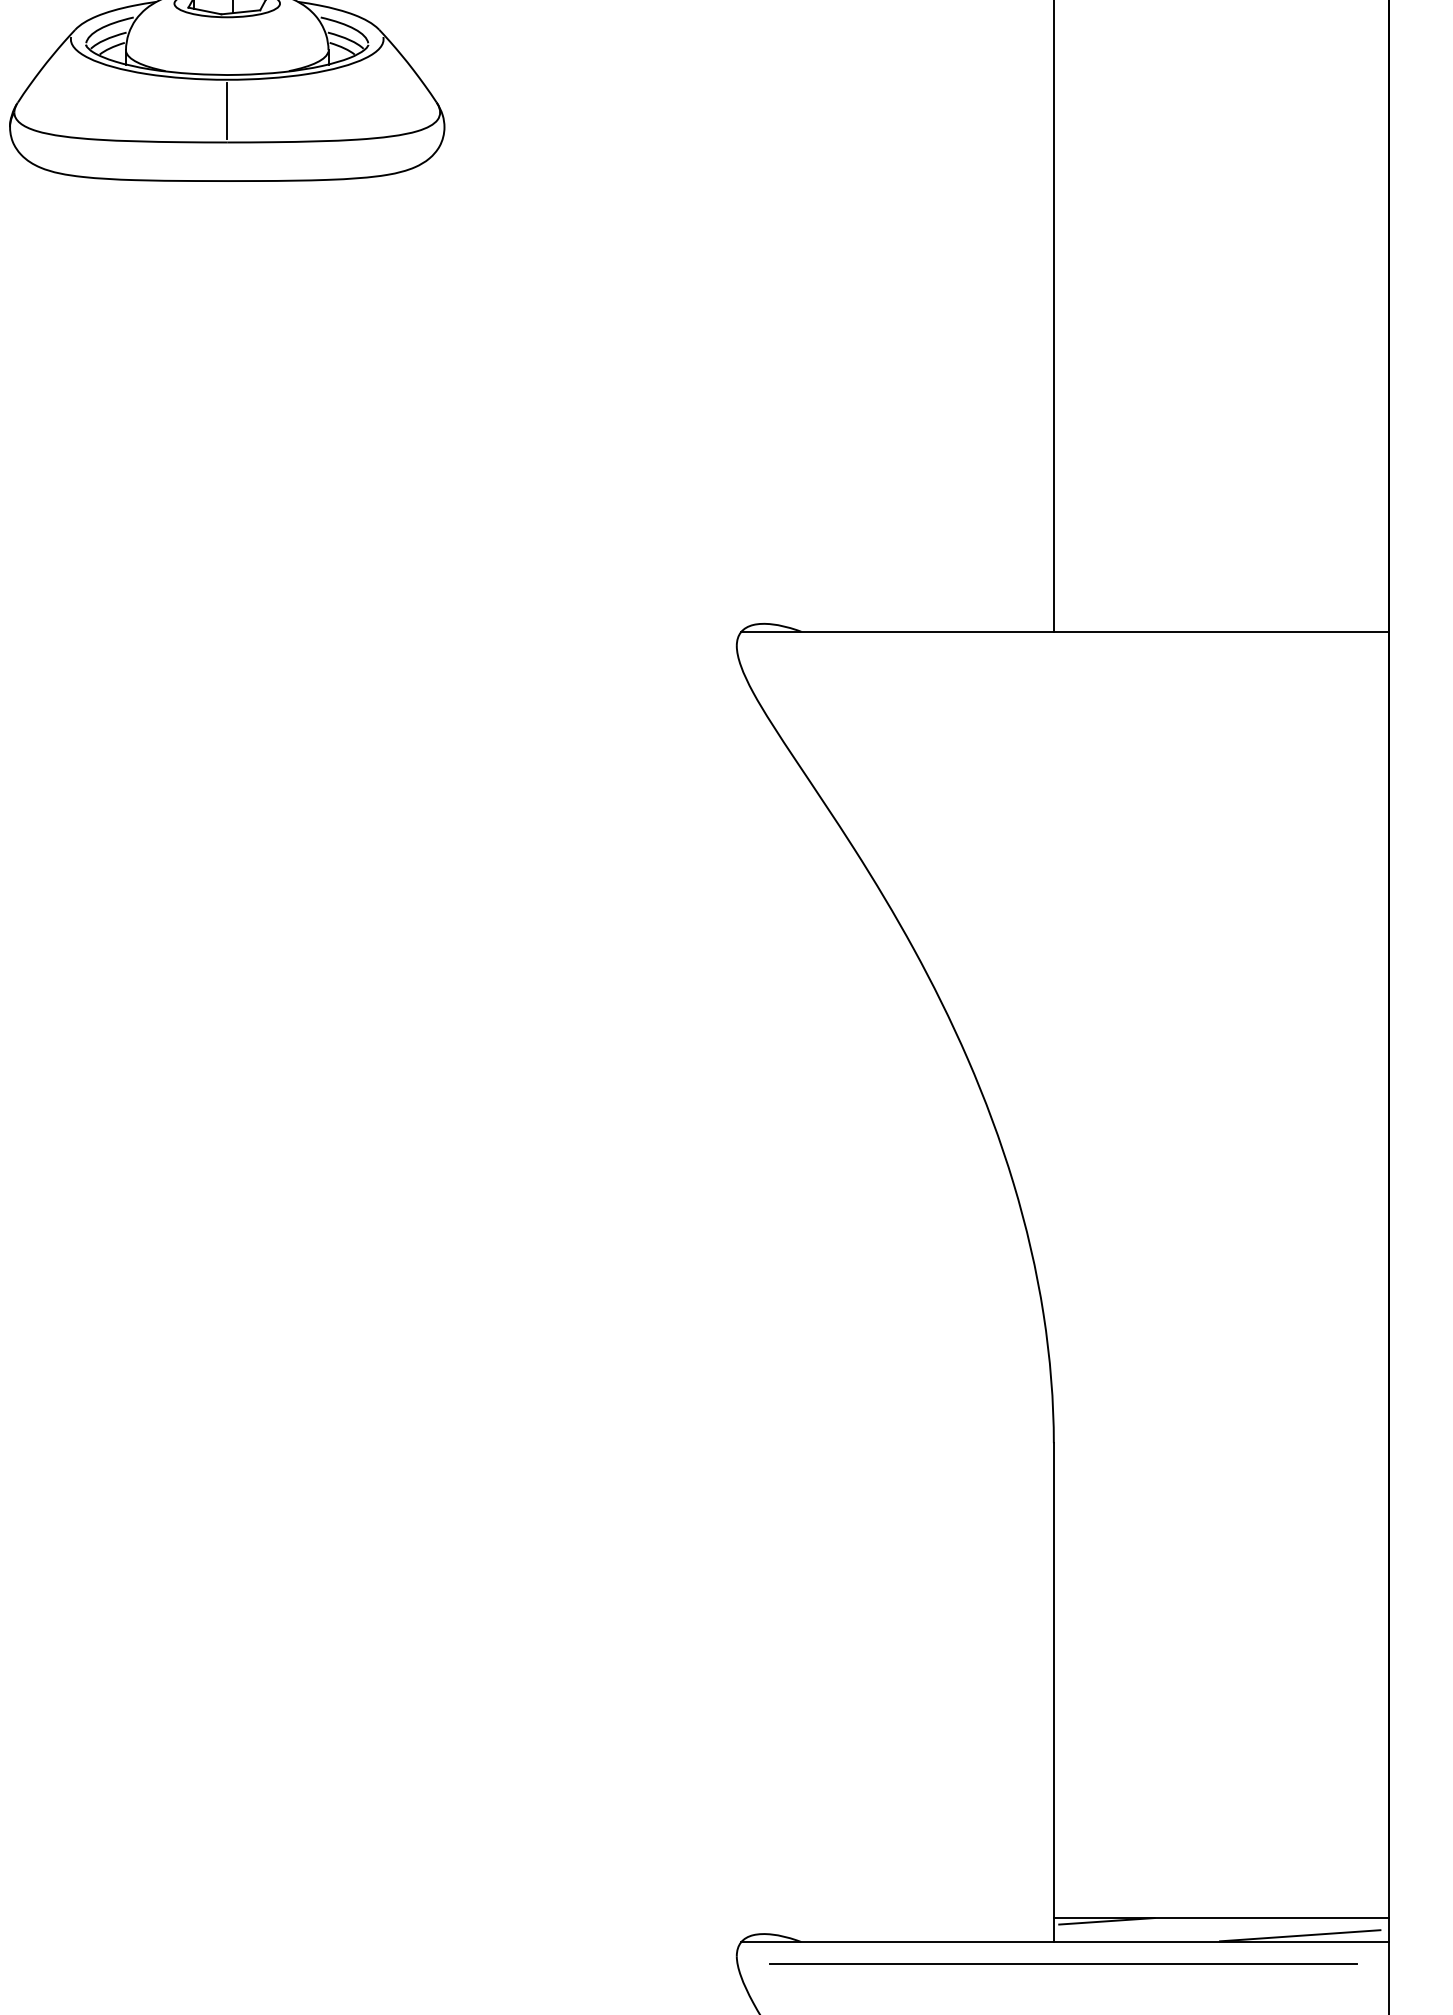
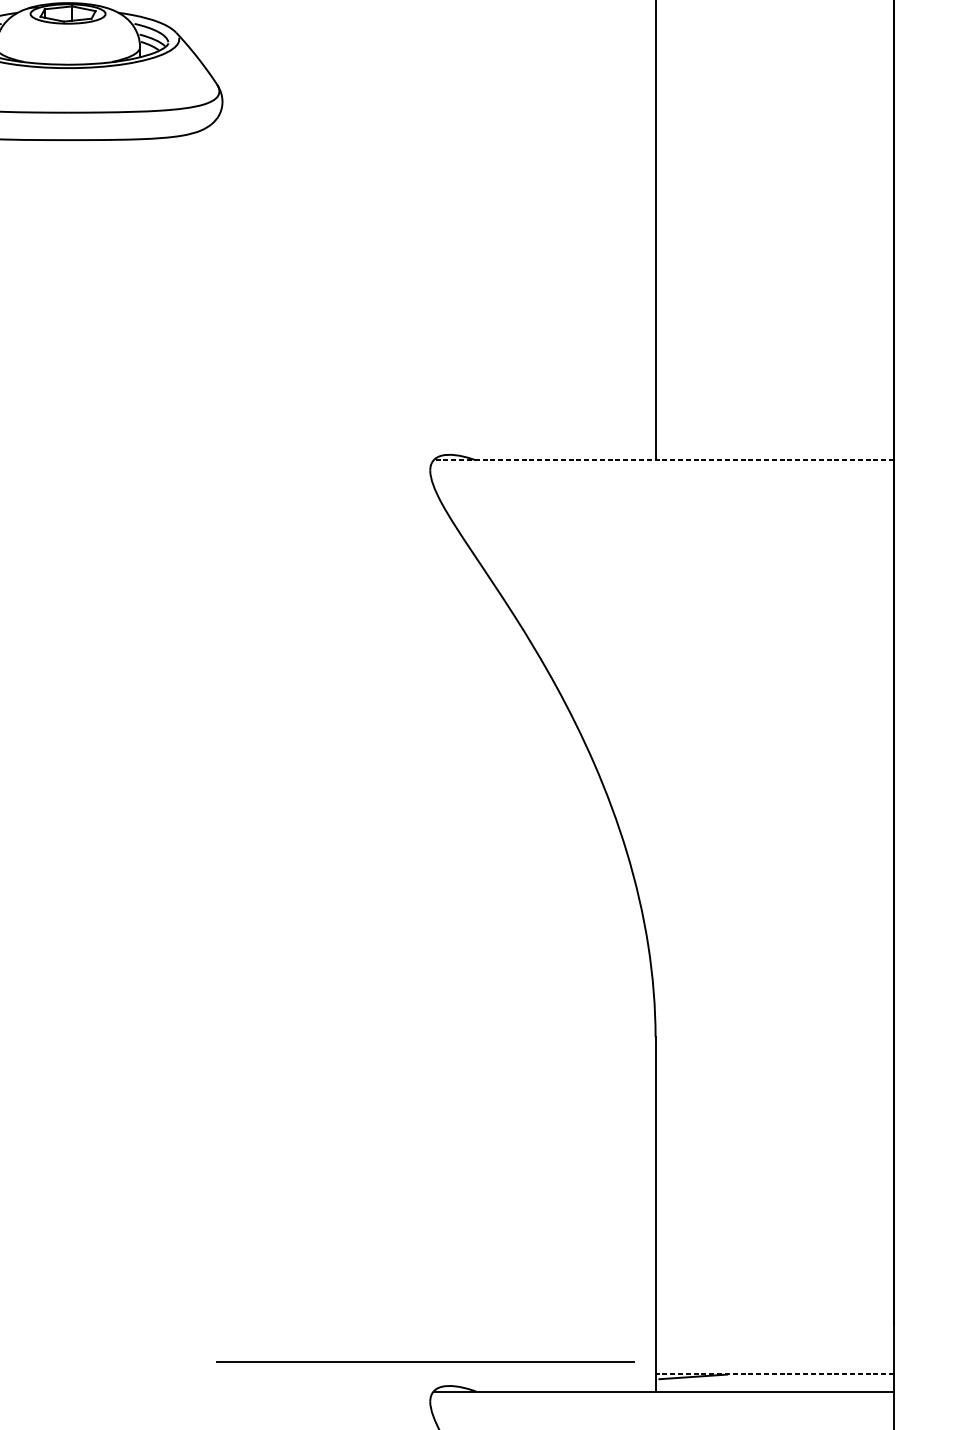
line: (227, 110) -> (68, 89), removed
line: (1065, 631) -> (663, 460), solid -> dashed
line: (1221, 1917) -> (774, 1374), solid -> dashed
line: (1300, 1935) -> (830, 1387), removed
line: (1063, 1963) -> (425, 1362), moved

